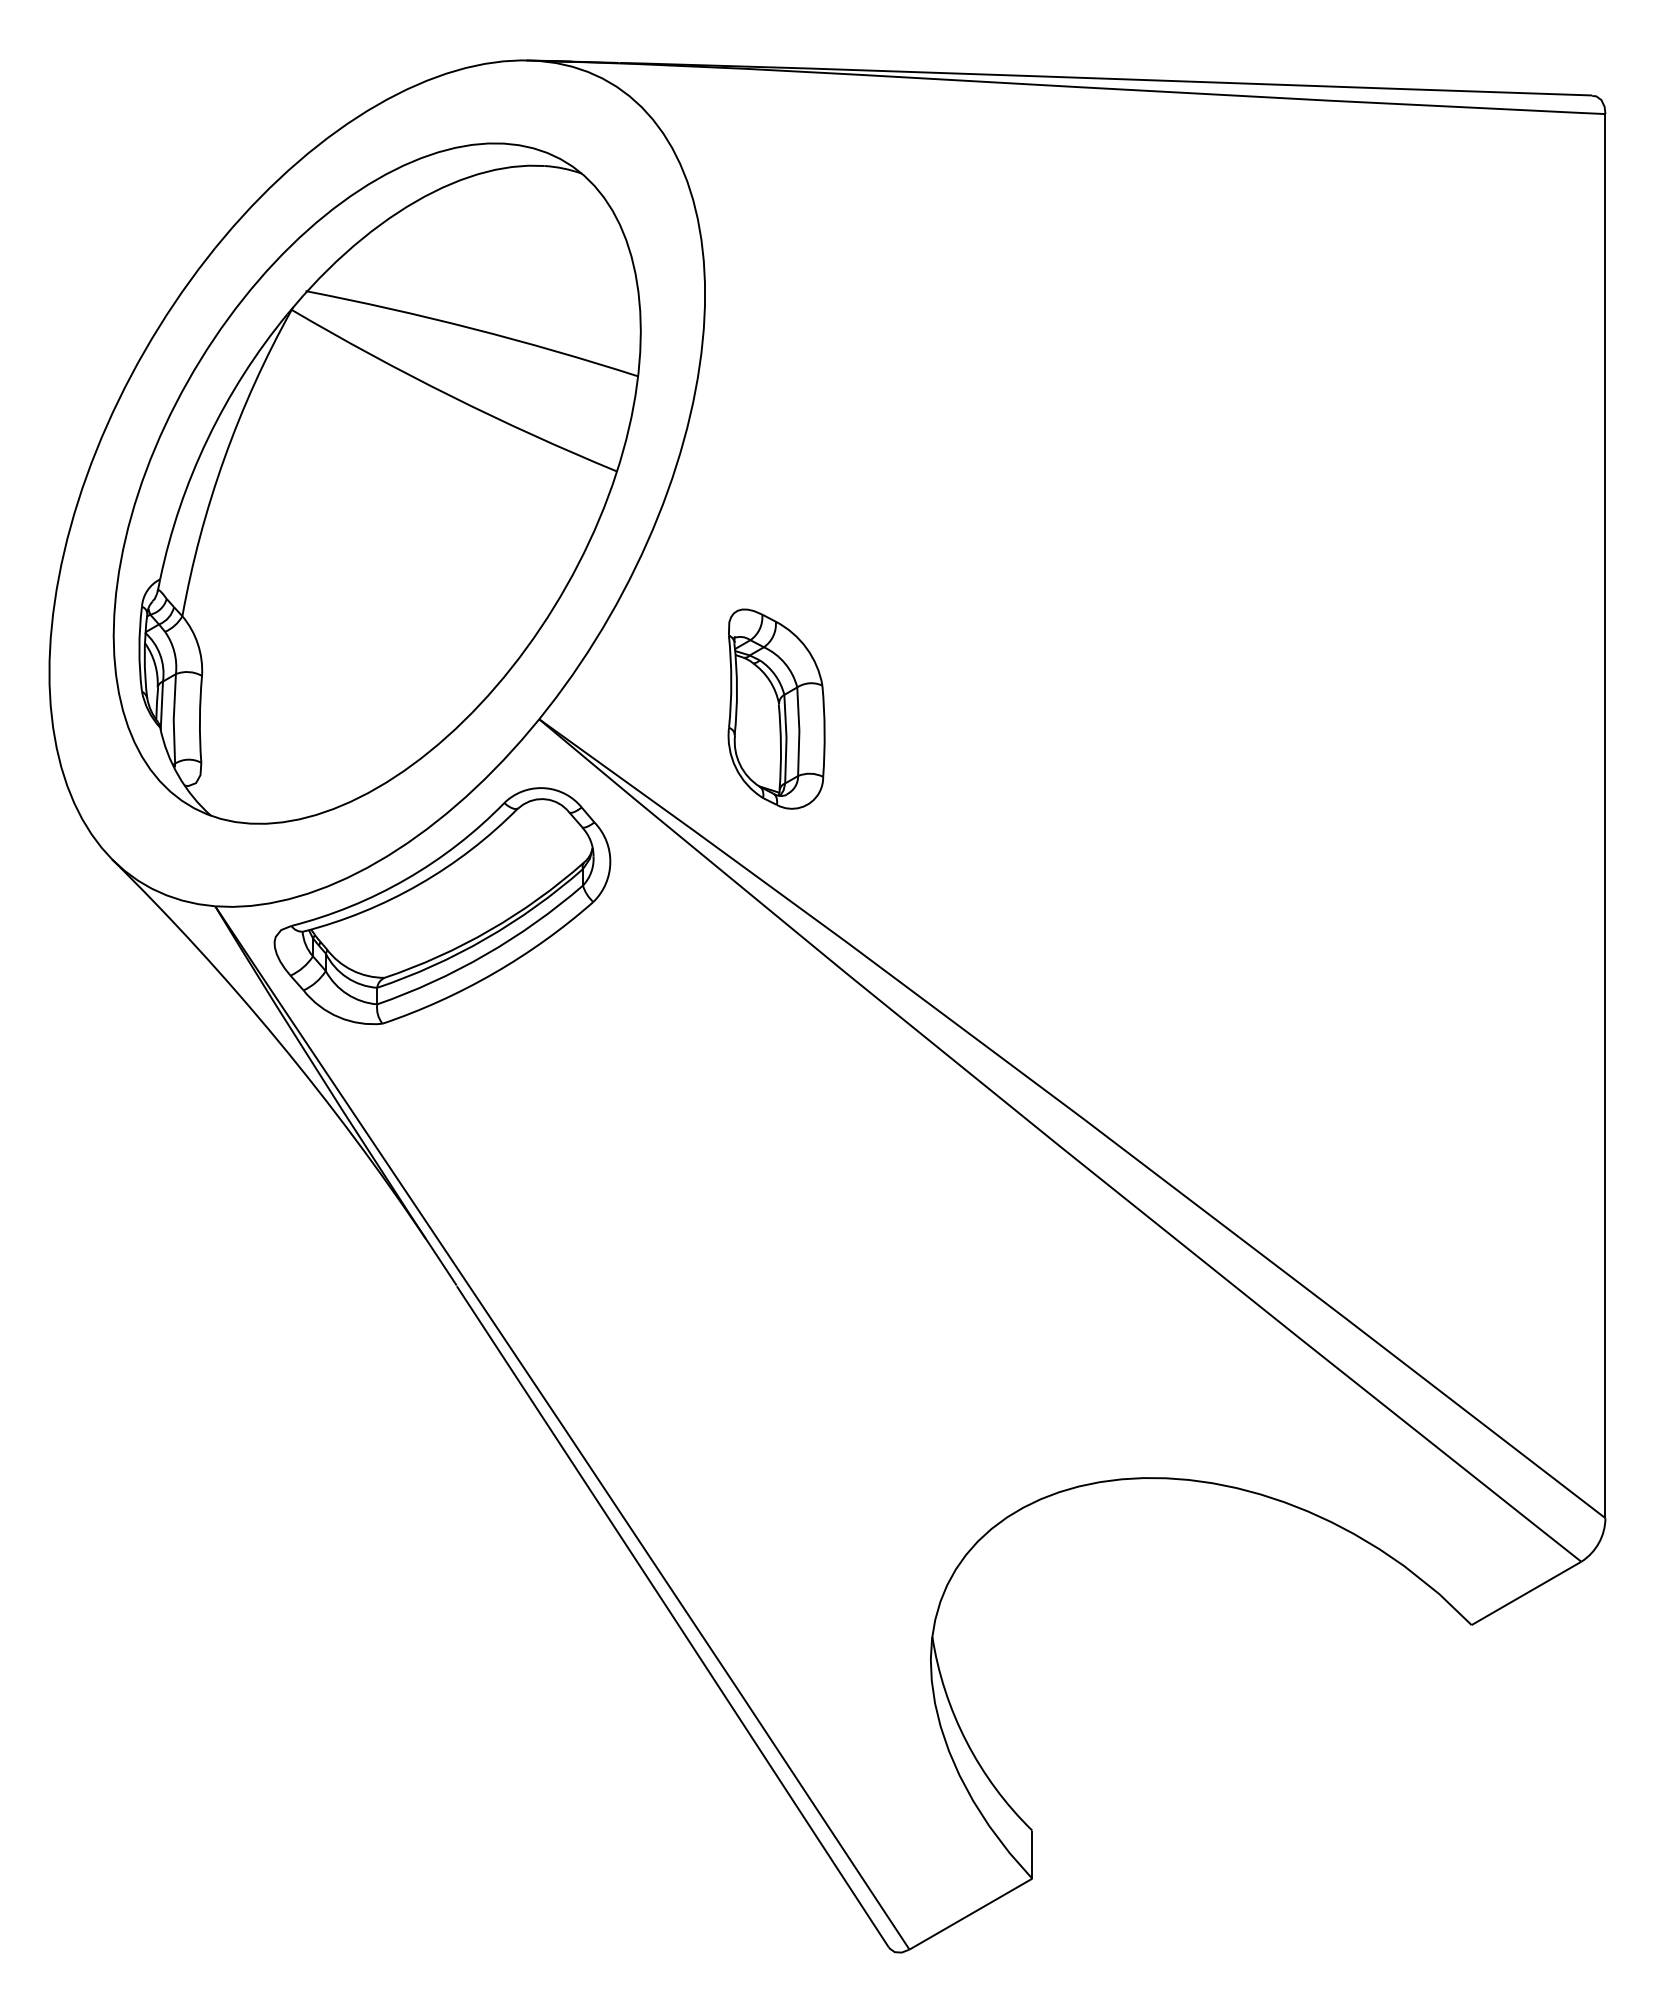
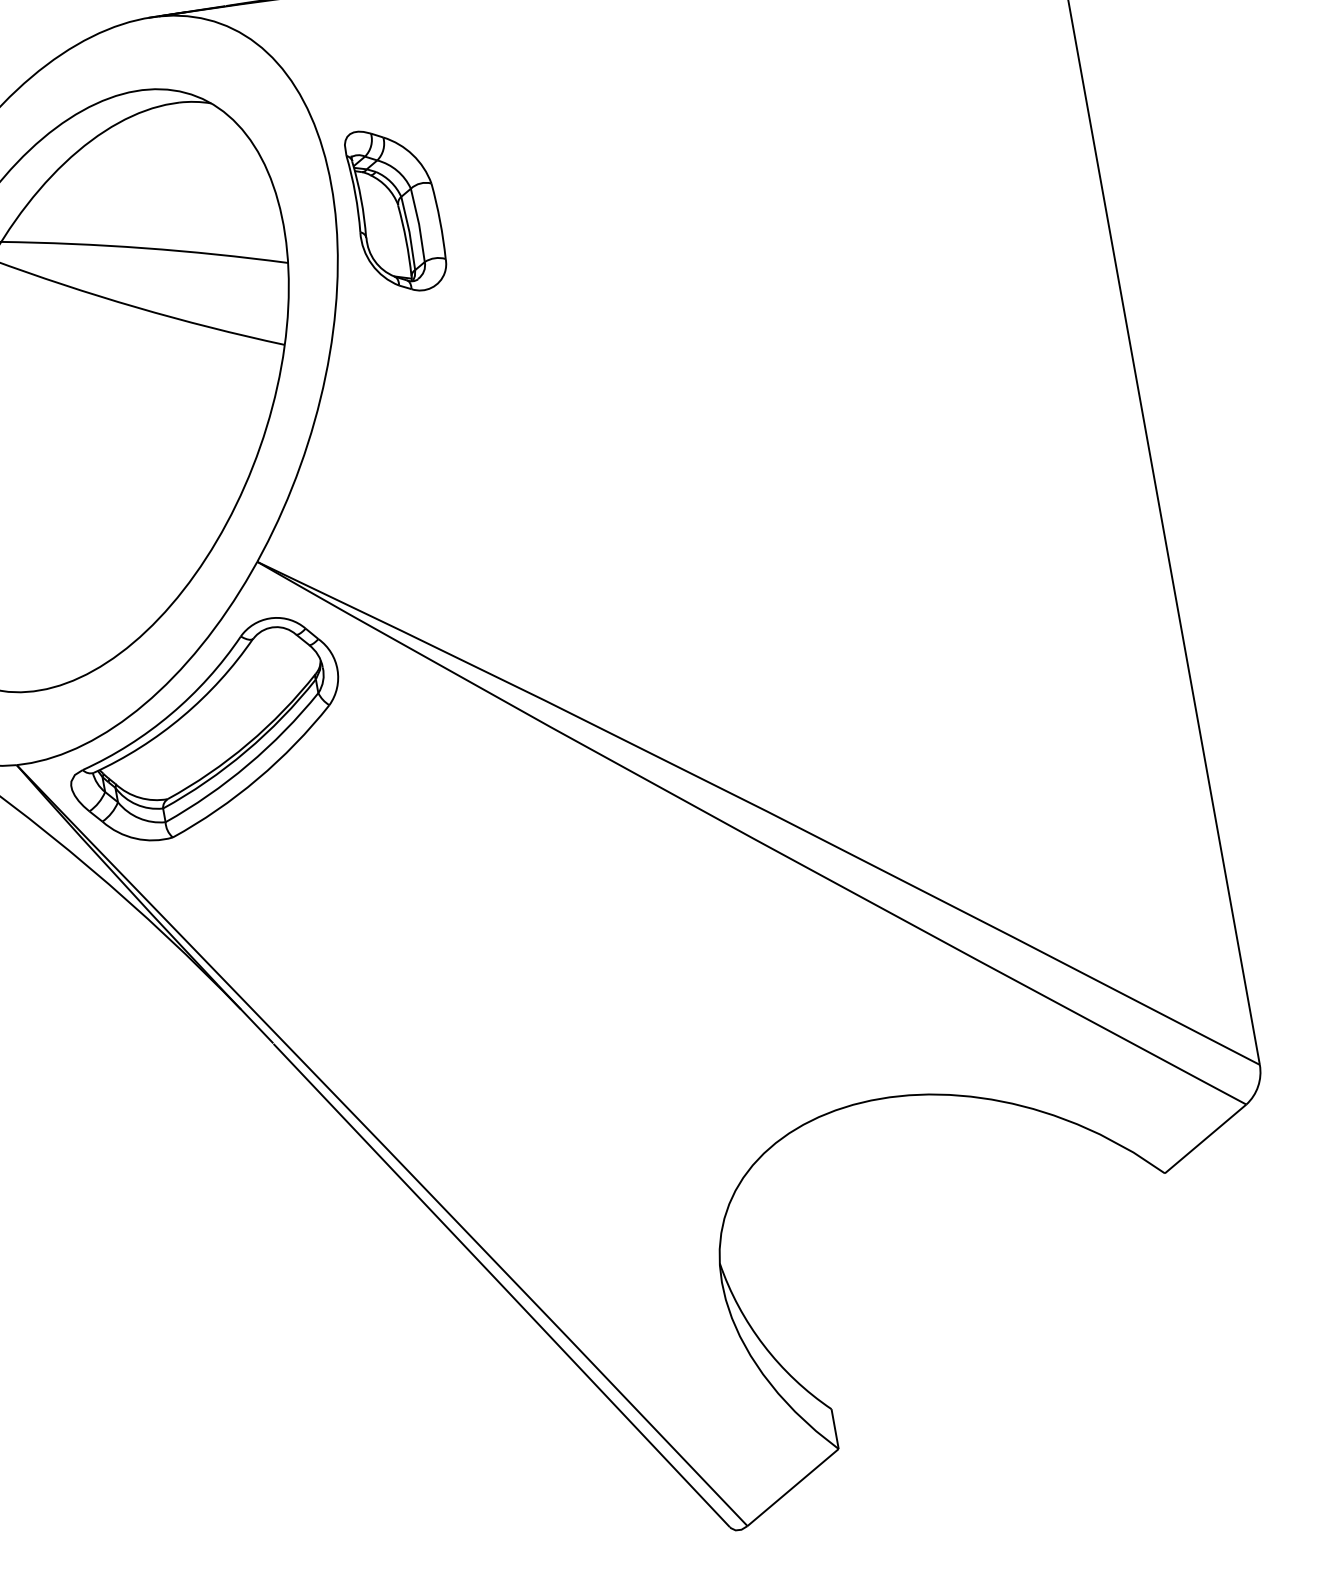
part: (776, 708) -> (396, 209), moved

